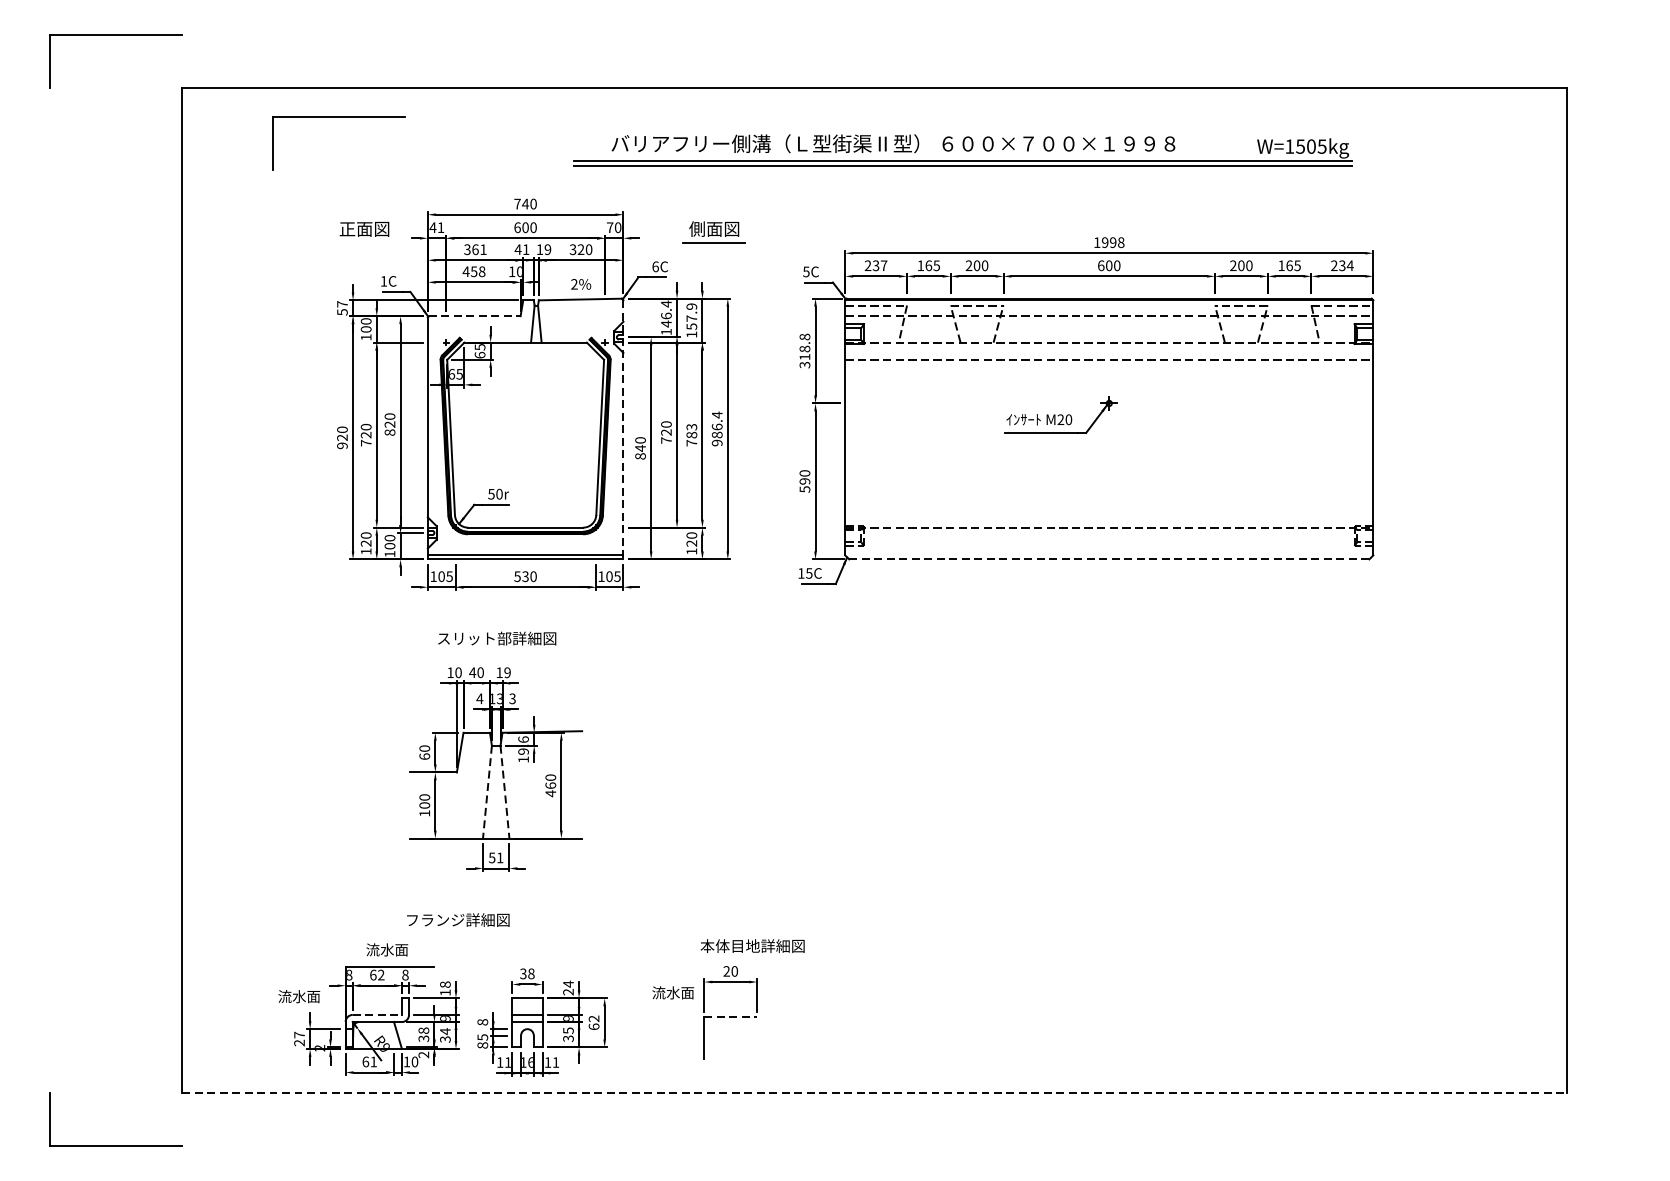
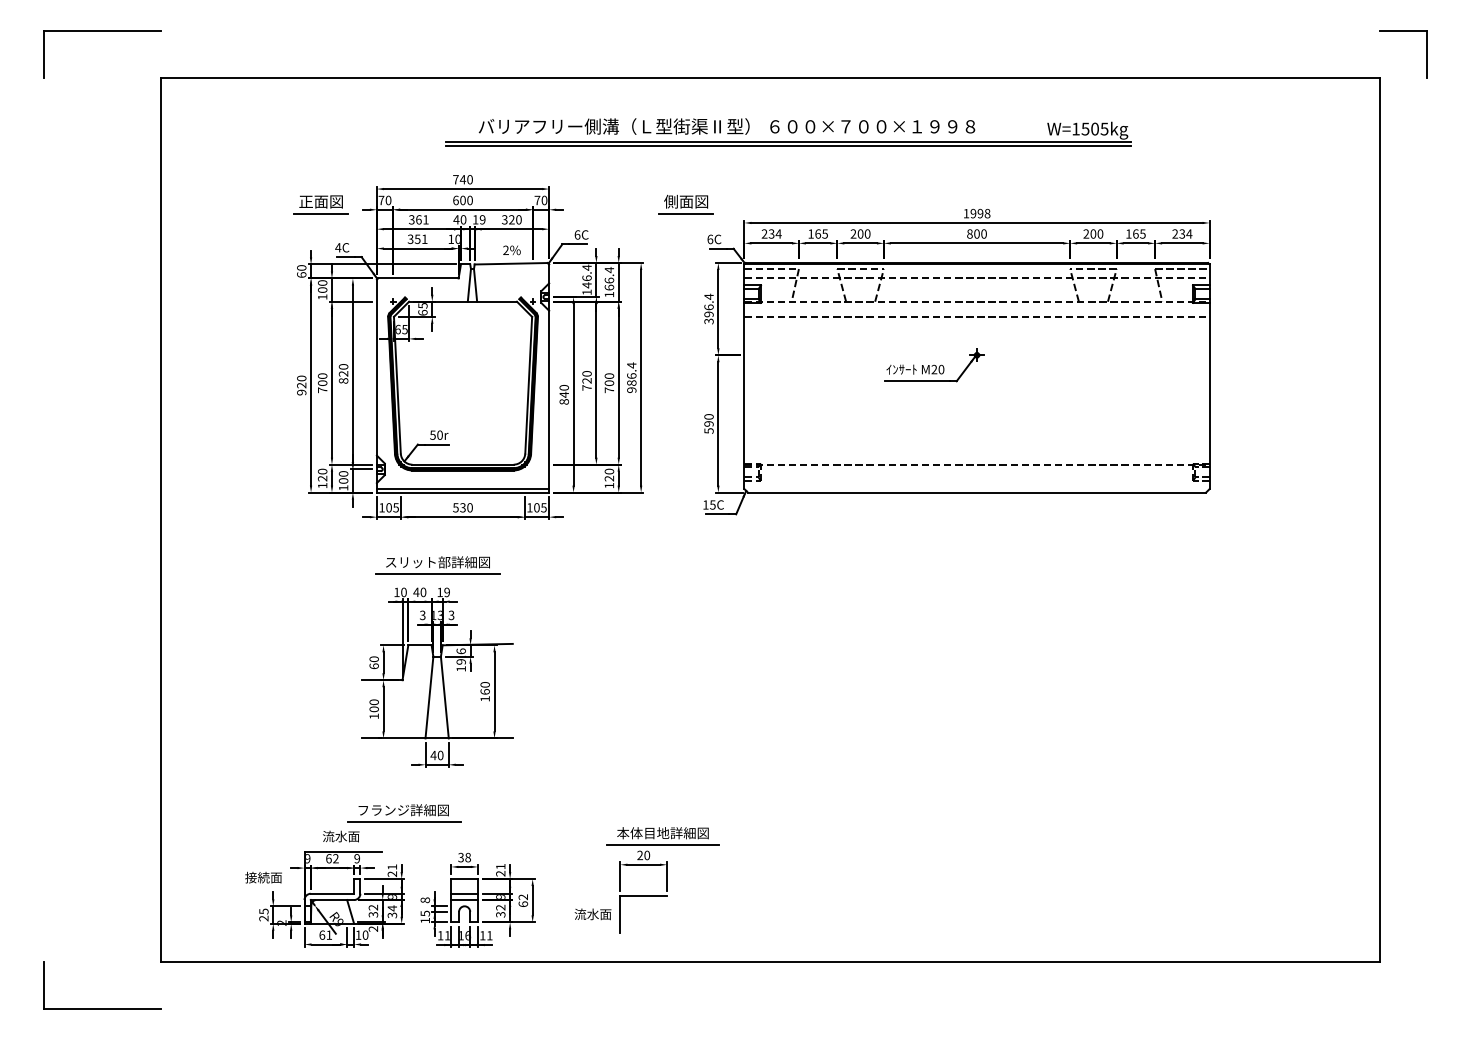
part: (1593, 35) -> (1403, 31), added
part: (338, 117) -> (298, 103), removed
part: (963, 150) -> (788, 132), moved
text: (436, 227) -> (384, 200), 41 -> 70
part: (713, 232) -> (685, 204), moved
line: (363, 242) -> (320, 213), added
text: (526, 249) -> (463, 219), 41 -> 40
text: (883, 265) -> (778, 233), 237 -> 234
text: (1100, 265) -> (969, 233), 600 -> 800
text: (473, 271) -> (417, 239), 458 -> 351
text: (806, 271) -> (710, 239), 5C -> 6C
text: (384, 281) -> (338, 247), 1C -> 4C
text: (342, 308) -> (301, 271), 57 -> 60
line: (475, 316) -> (418, 278), dashed -> solid
text: (691, 316) -> (609, 278), 157.9 -> 166.4
text: (804, 346) -> (708, 305), 318.8 -> 396.4
line: (623, 430) -> (549, 379), dashed -> solid
text: (691, 430) -> (609, 379), 783 -> 700
text: (366, 434) -> (322, 382), 720 -> 700
line: (1108, 559) -> (976, 492), dashed -> solid
line: (496, 652) -> (437, 574), added
text: (479, 698) -> (422, 615), 4 -> 3
line: (487, 793) -> (429, 698), dashed -> solid
line: (504, 793) -> (444, 698), dashed -> solid
text: (549, 793) -> (484, 698), 460 -> 160
text: (495, 857) -> (436, 755), 51 -> 40
line: (458, 933) -> (403, 822), added
line: (752, 960) -> (662, 845), added
text: (350, 974) -> (308, 858), 8 -> 9
text: (405, 974) -> (357, 858), 8 -> 9
text: (568, 983) -> (500, 866), 24 -> 21
text: (445, 988) -> (392, 870), 18 -> 21
text: (672, 993) -> (592, 914), moved
text: (292, 996) -> (257, 877), 流水面 -> 接続面
line: (377, 1014) -> (332, 893), dashed -> solid
line: (731, 1016) -> (644, 895), dashed -> solid
text: (423, 1030) -> (373, 907), 38 -> 32
text: (568, 1030) -> (500, 907), 35 -> 32
text: (299, 1035) -> (263, 911), 27 -> 25
text: (482, 1045) -> (425, 920), 85 -> 15
line: (874, 1092) -> (770, 962), dashed -> solid

